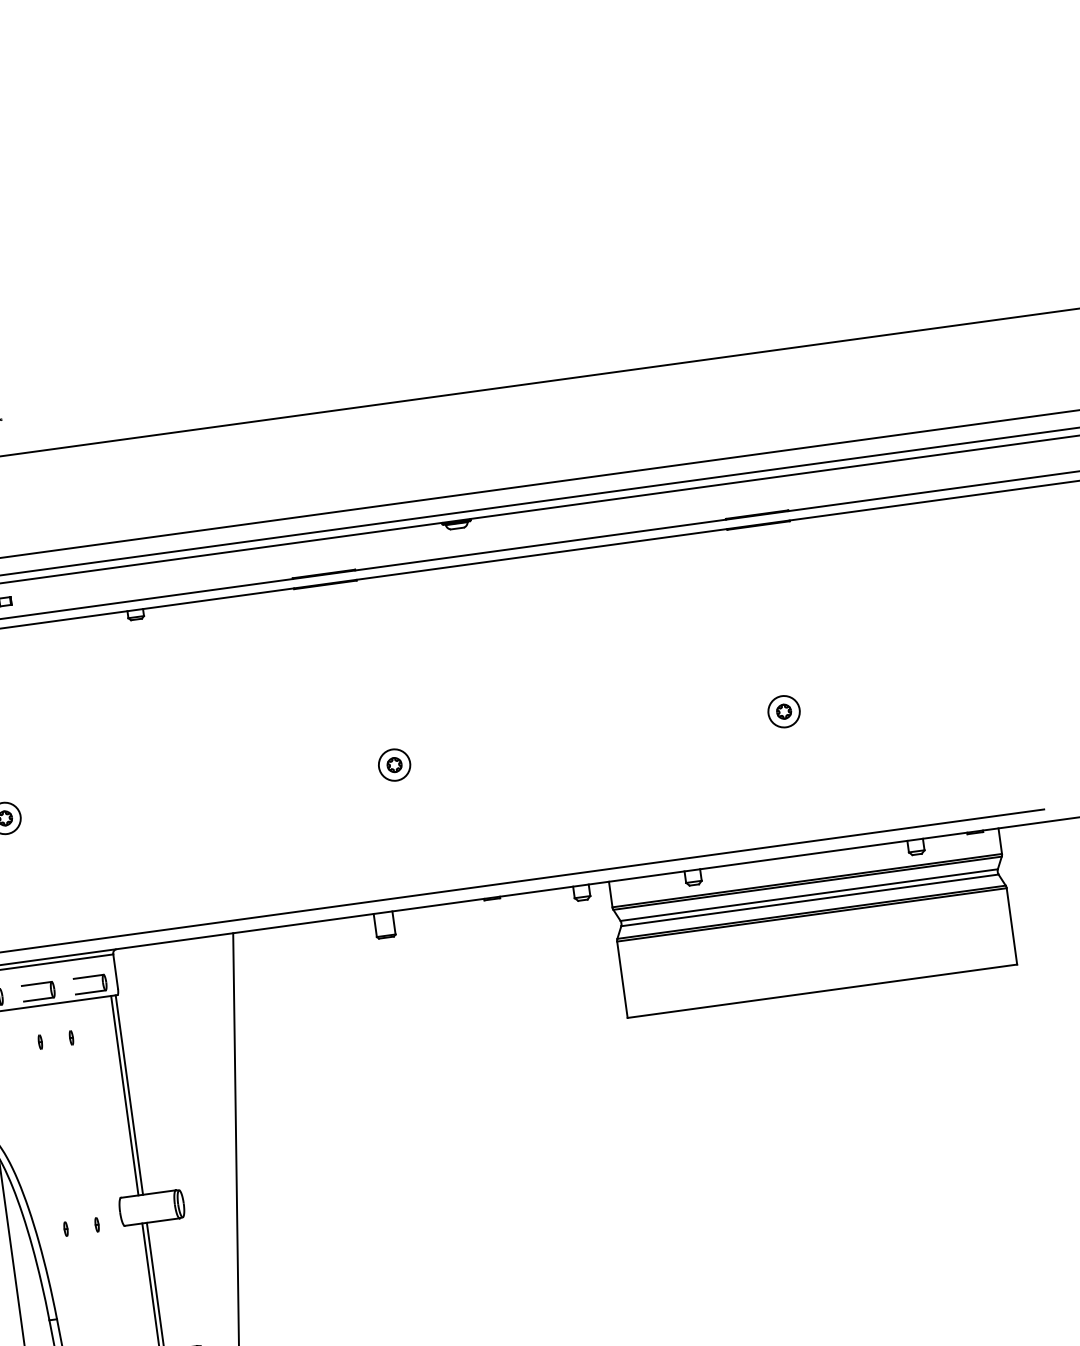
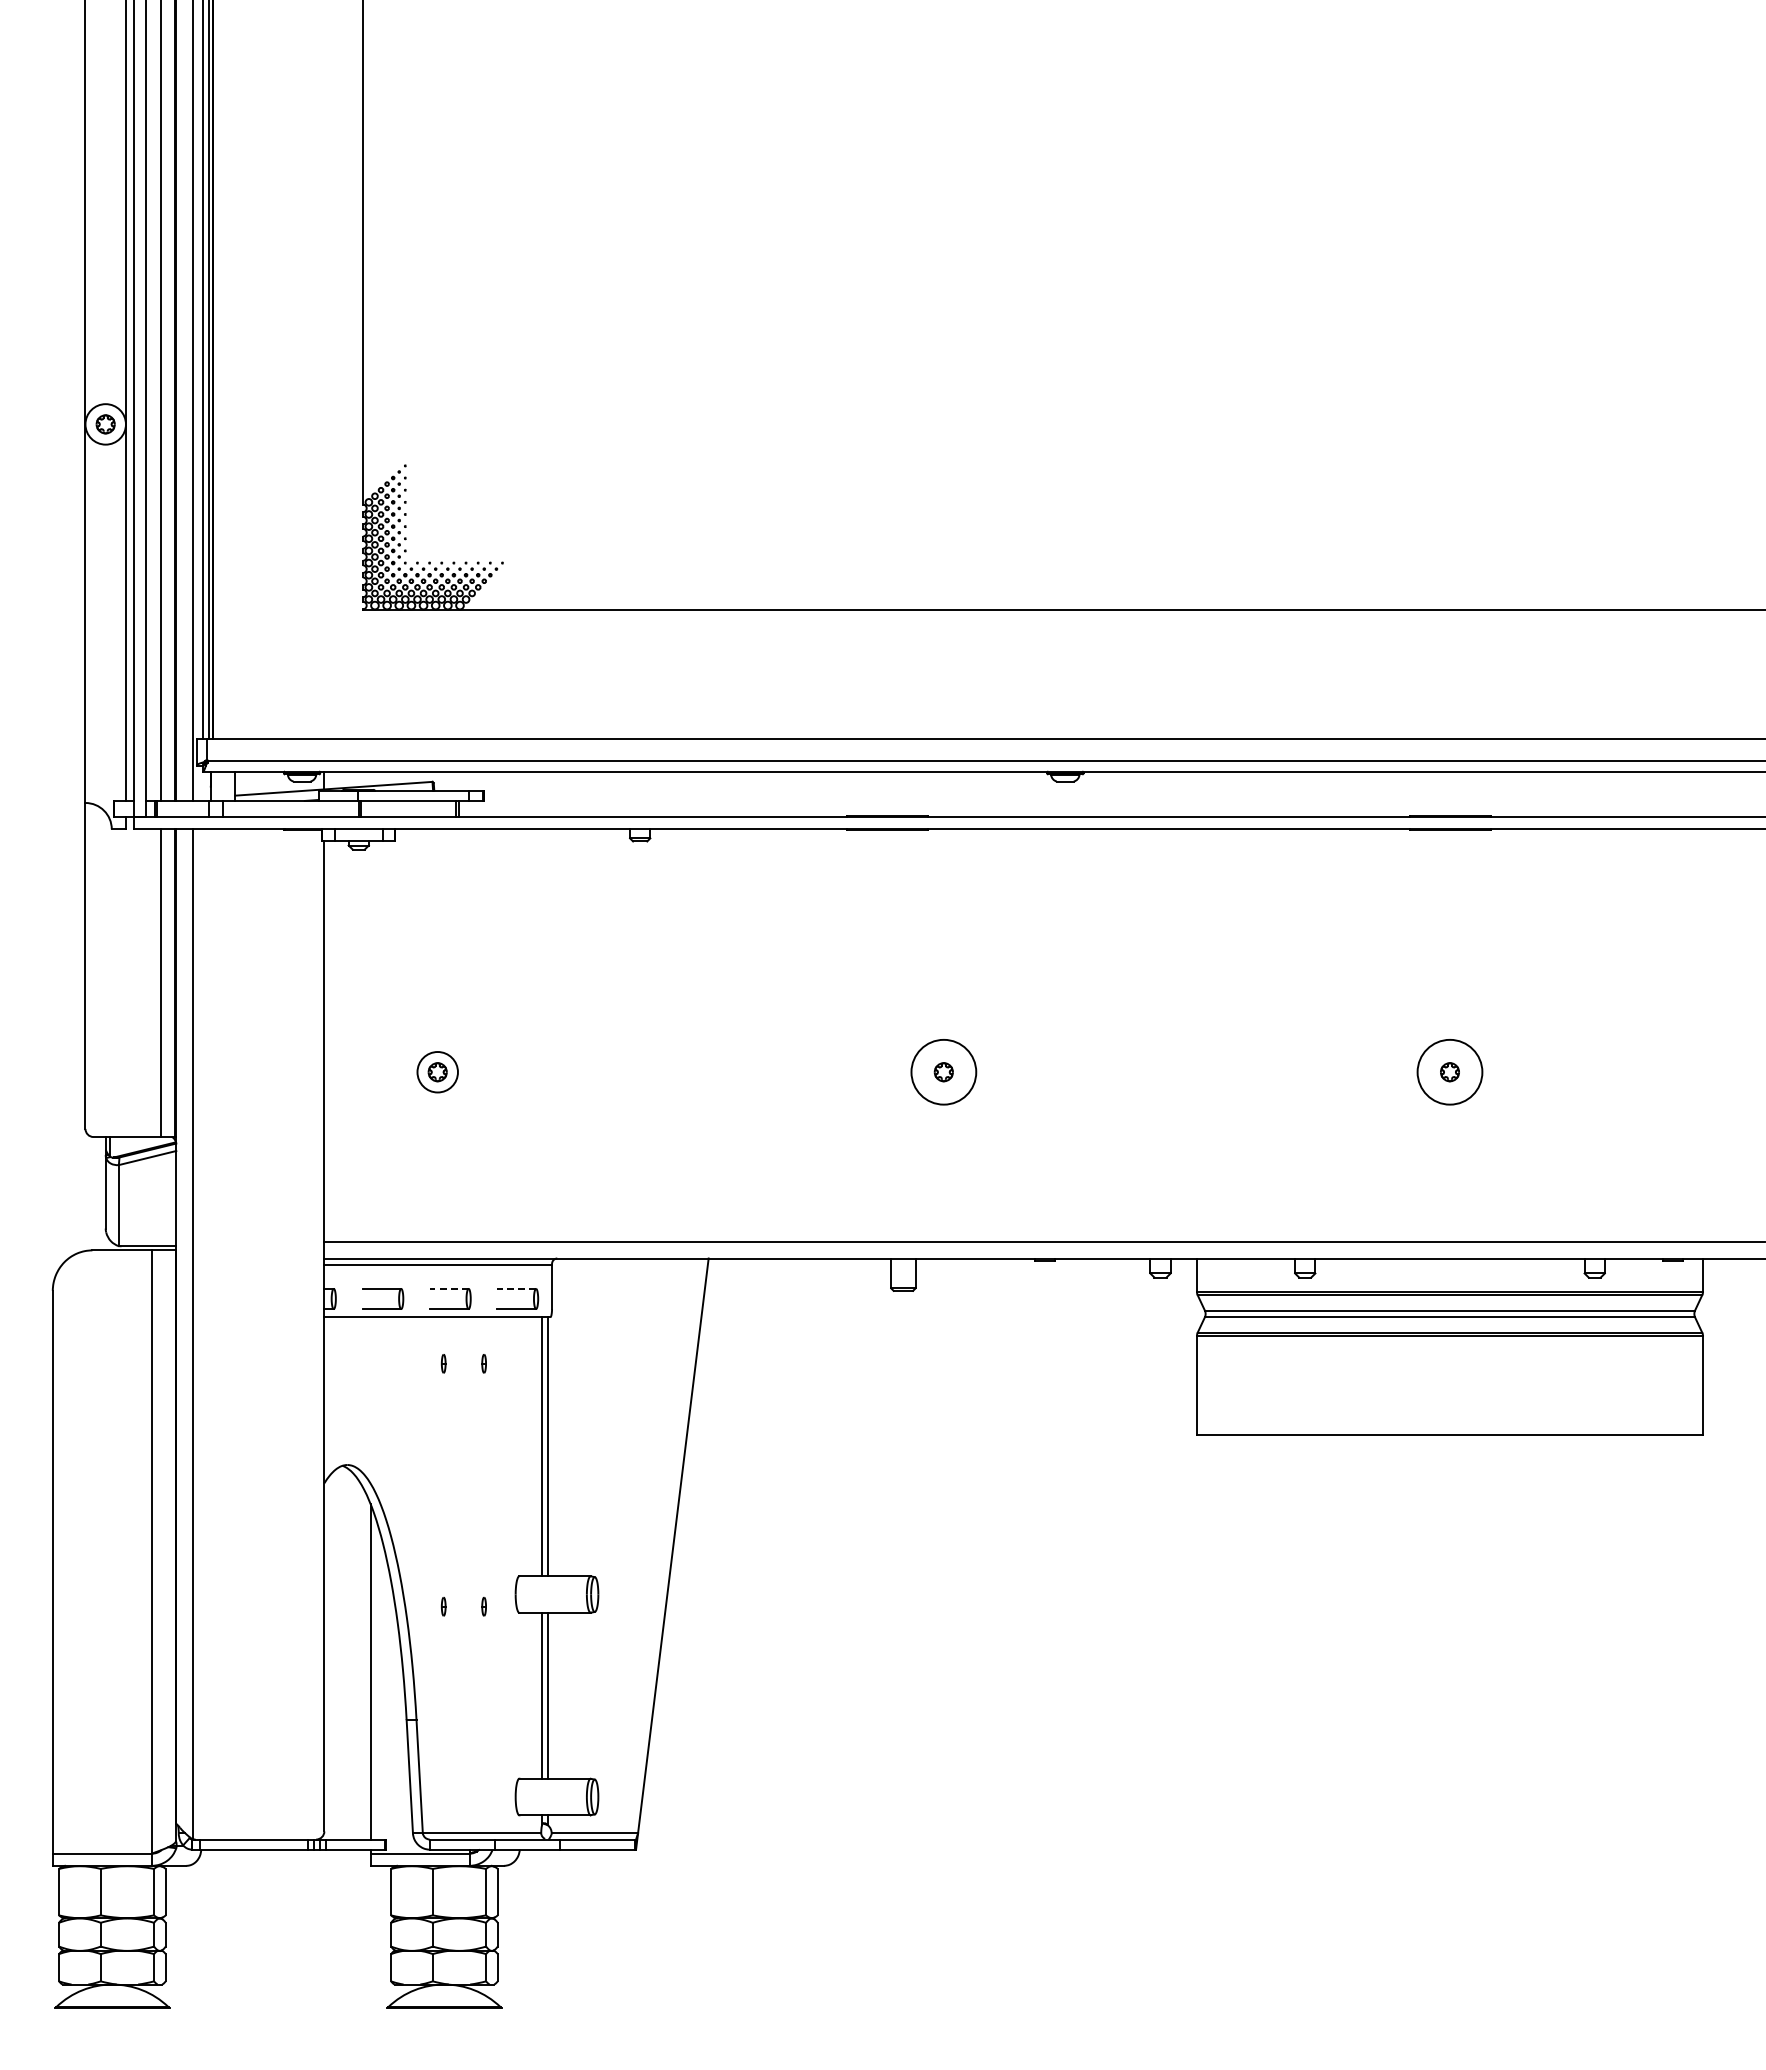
circle: (783, 711) -> (1449, 1072), size x1.6
circle: (394, 765) -> (943, 1072), size x1.6
line: (88, 976) -> (516, 1288), solid -> dashed
line: (36, 983) -> (448, 1288), solid -> dashed

